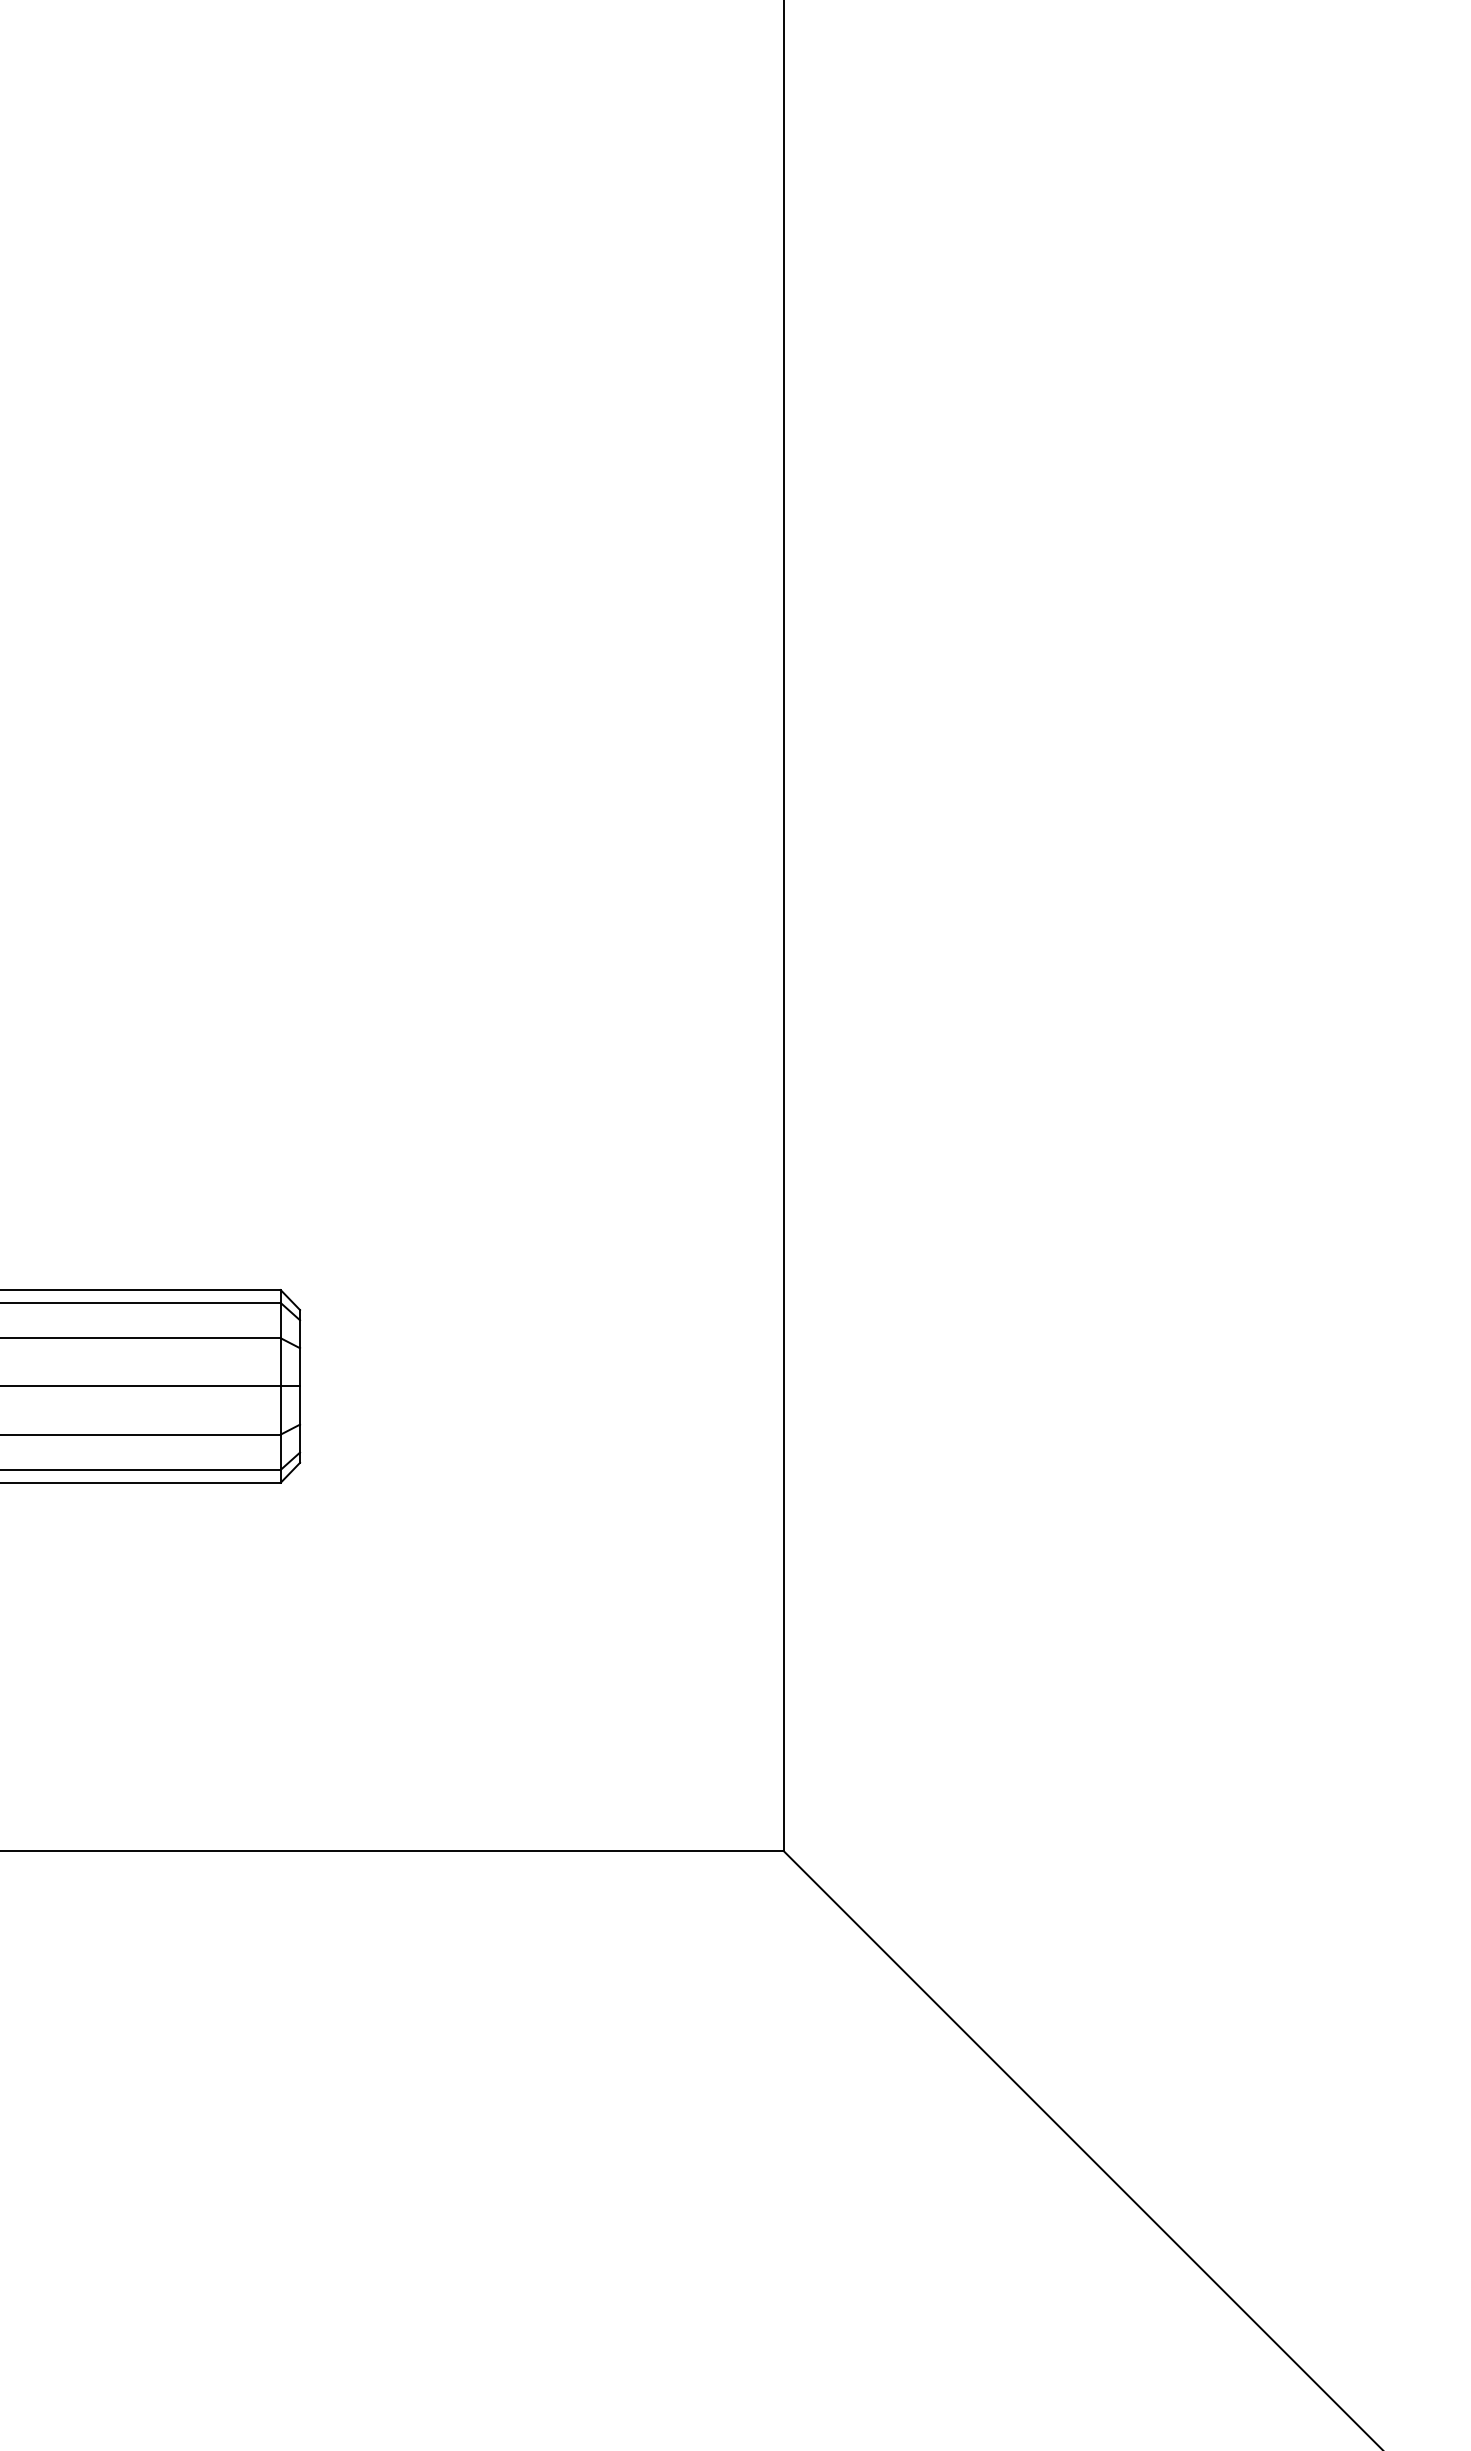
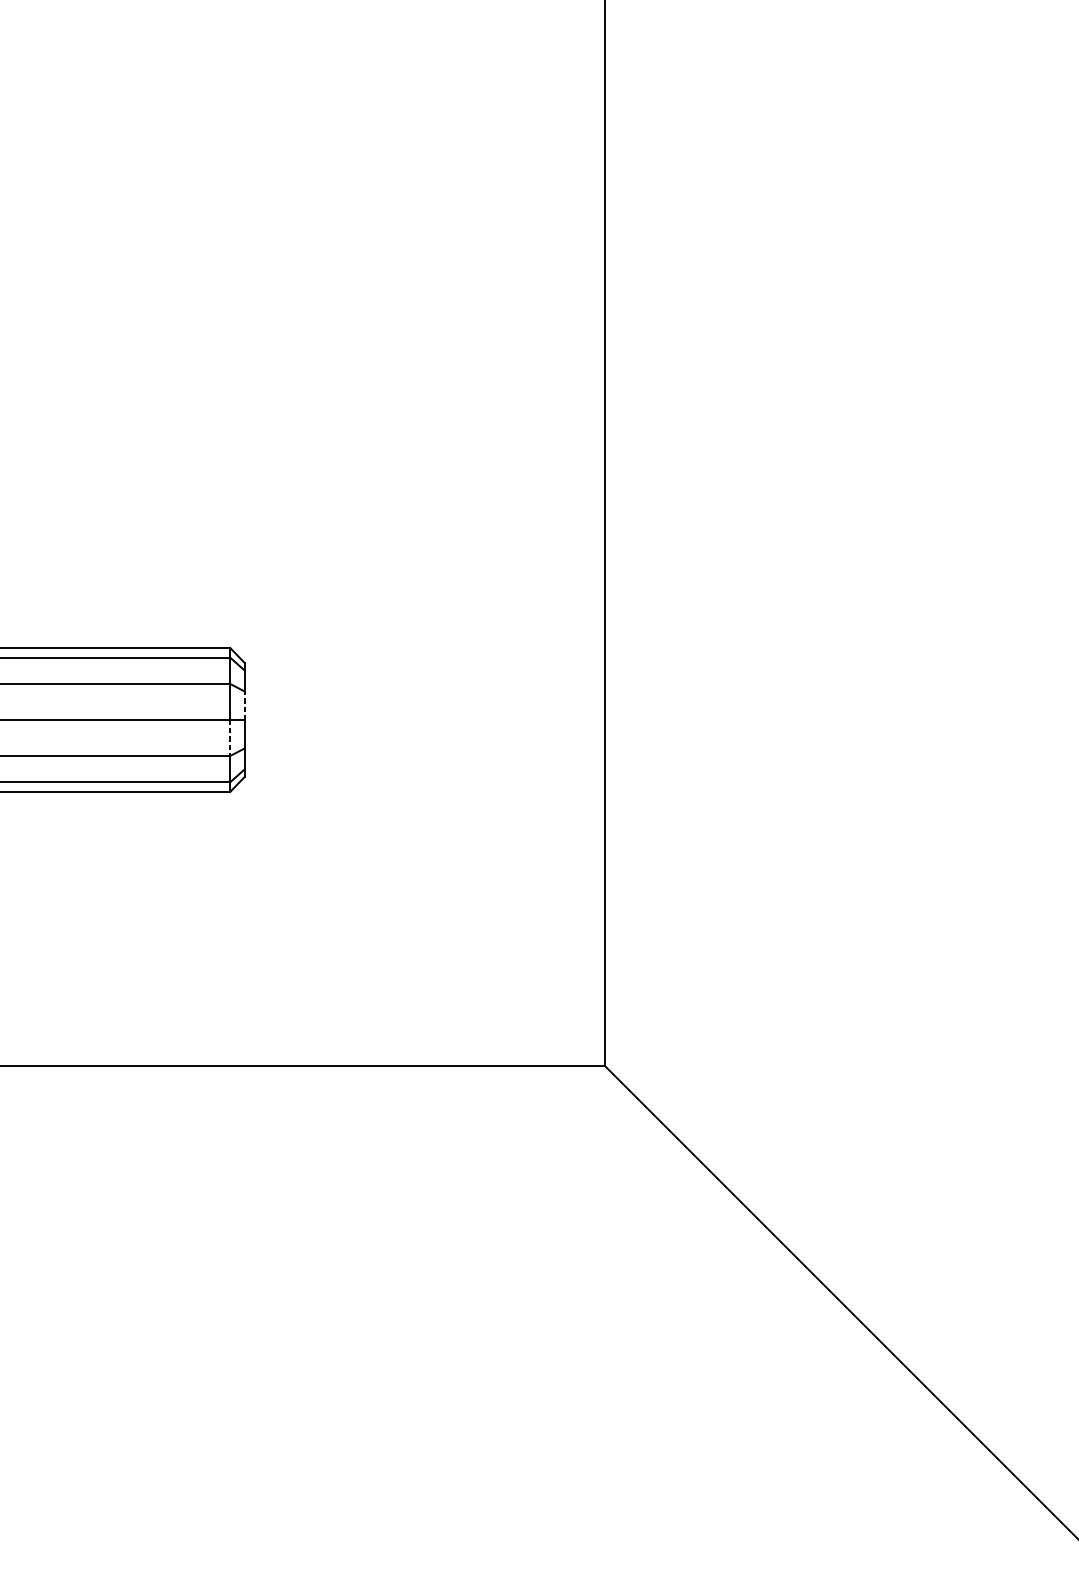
line: (300, 1366) -> (245, 705), solid -> dashed
line: (280, 1411) -> (230, 738), solid -> dashed

